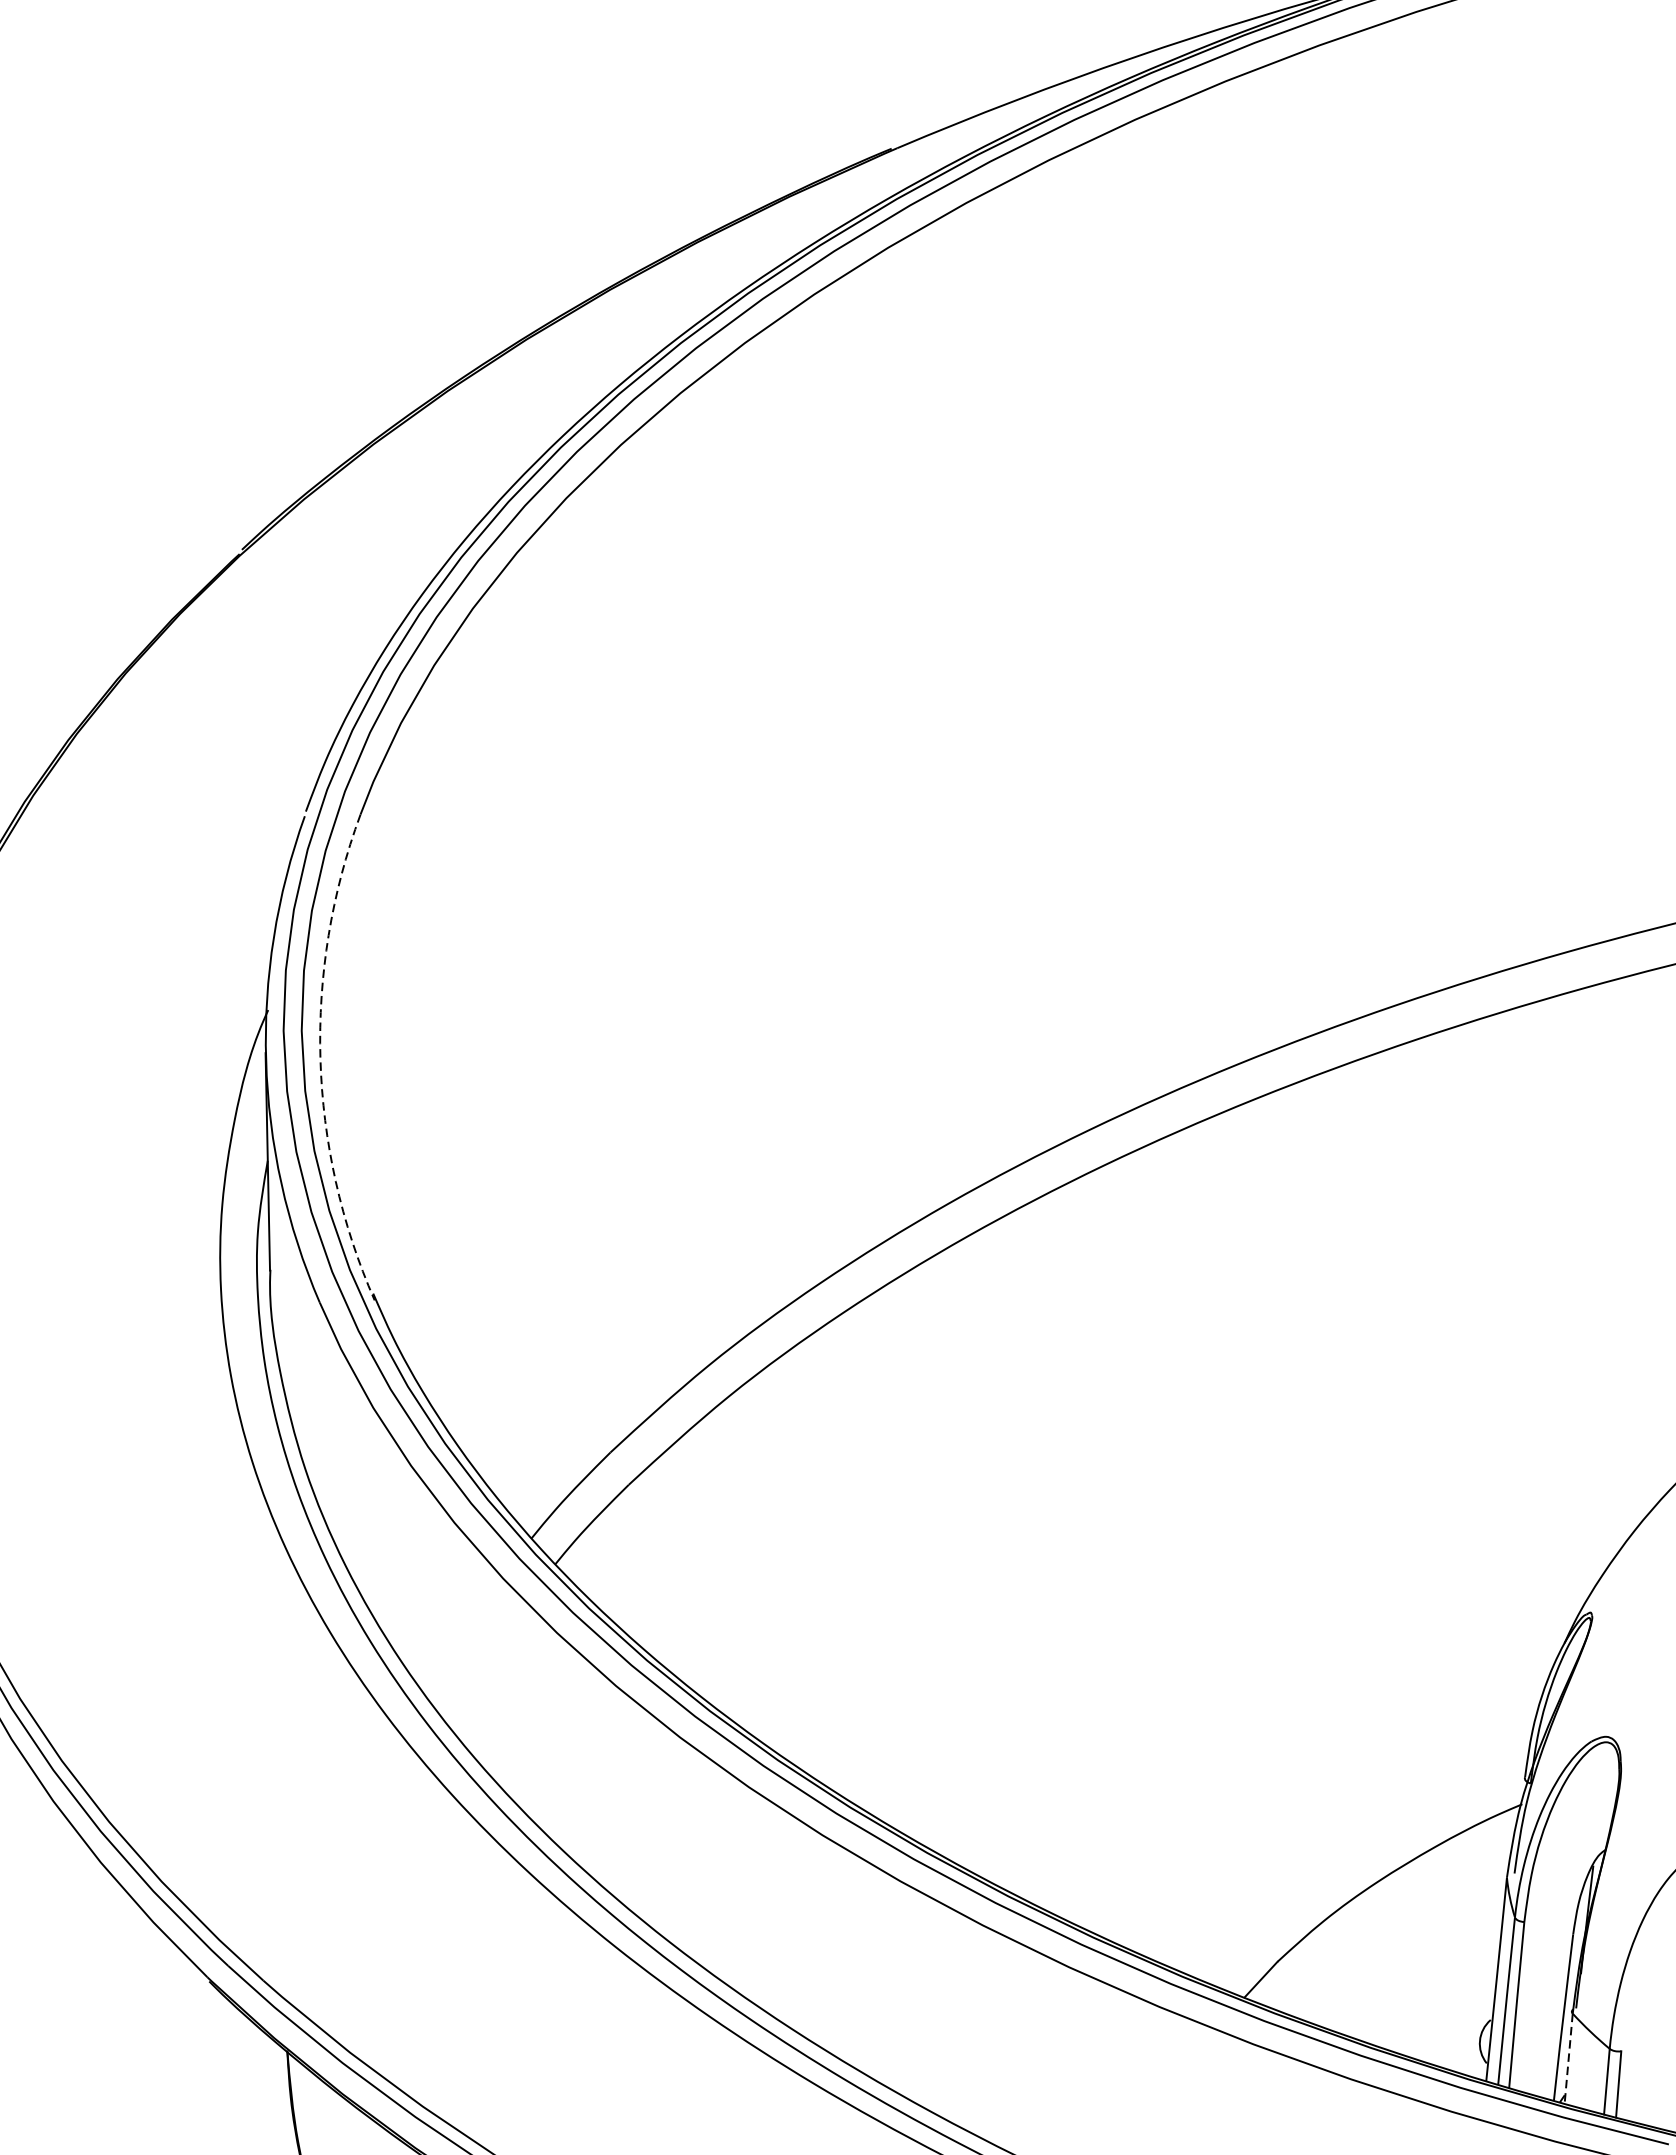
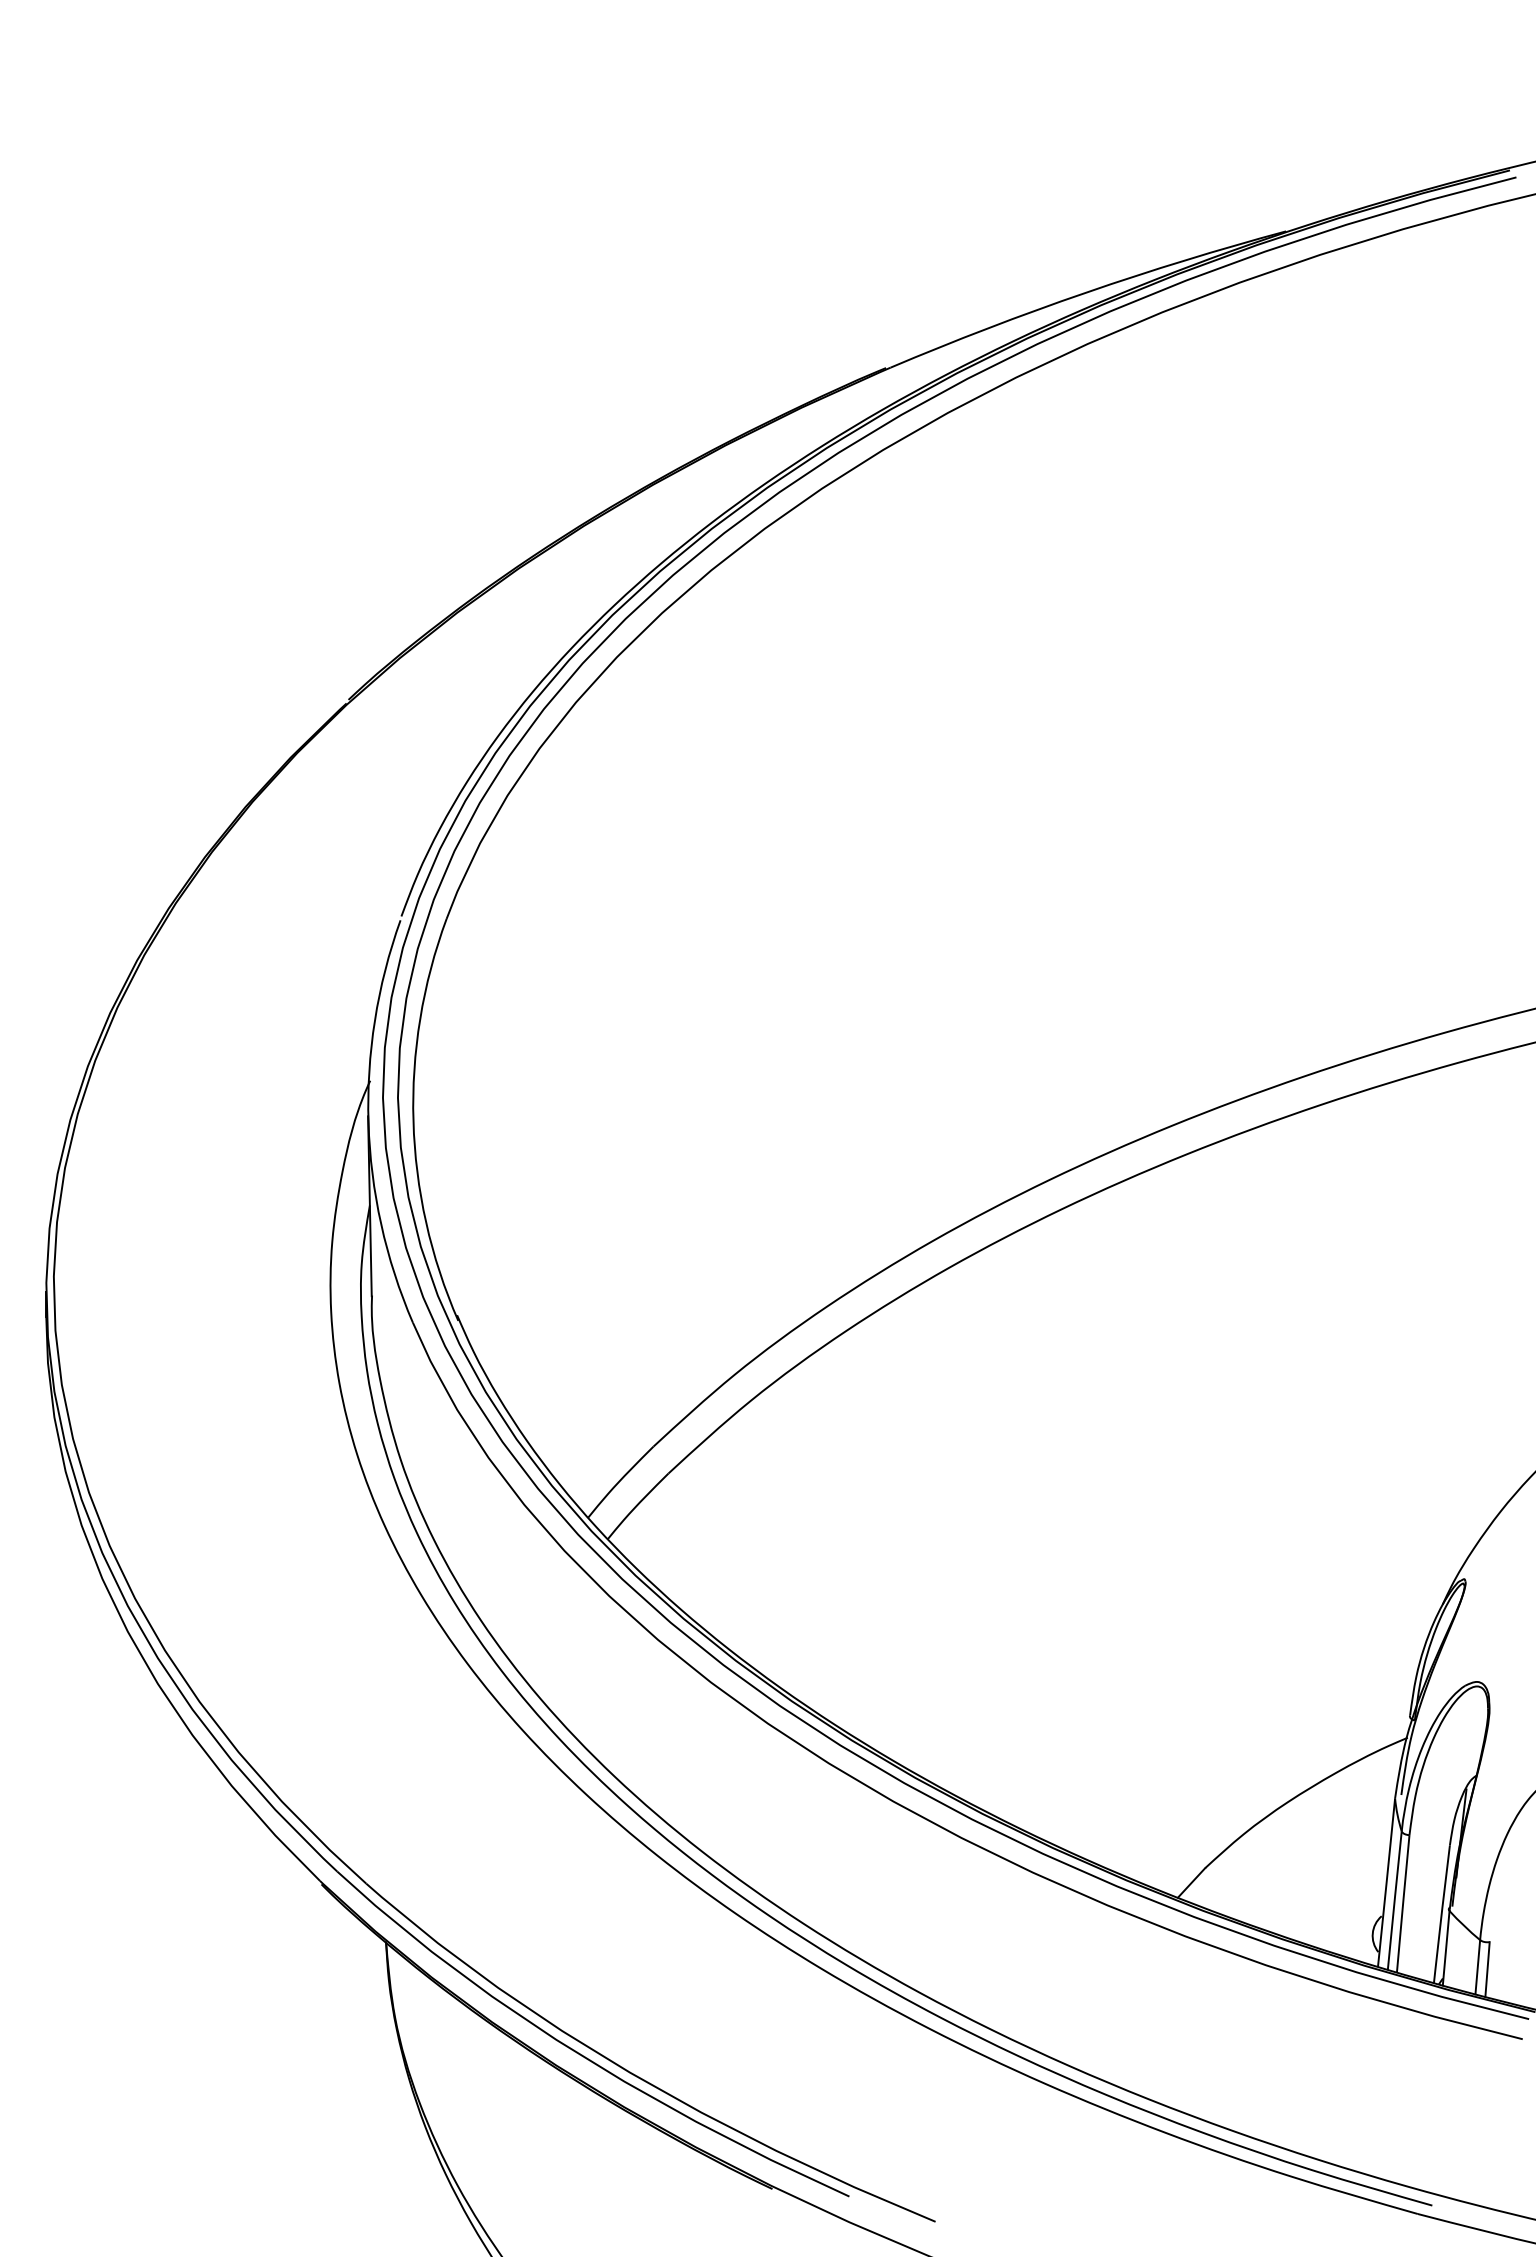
arc: (320, 1059) -> (413, 1121), dashed -> solid
line: (1569, 2059) -> (1446, 1948), dashed -> solid

